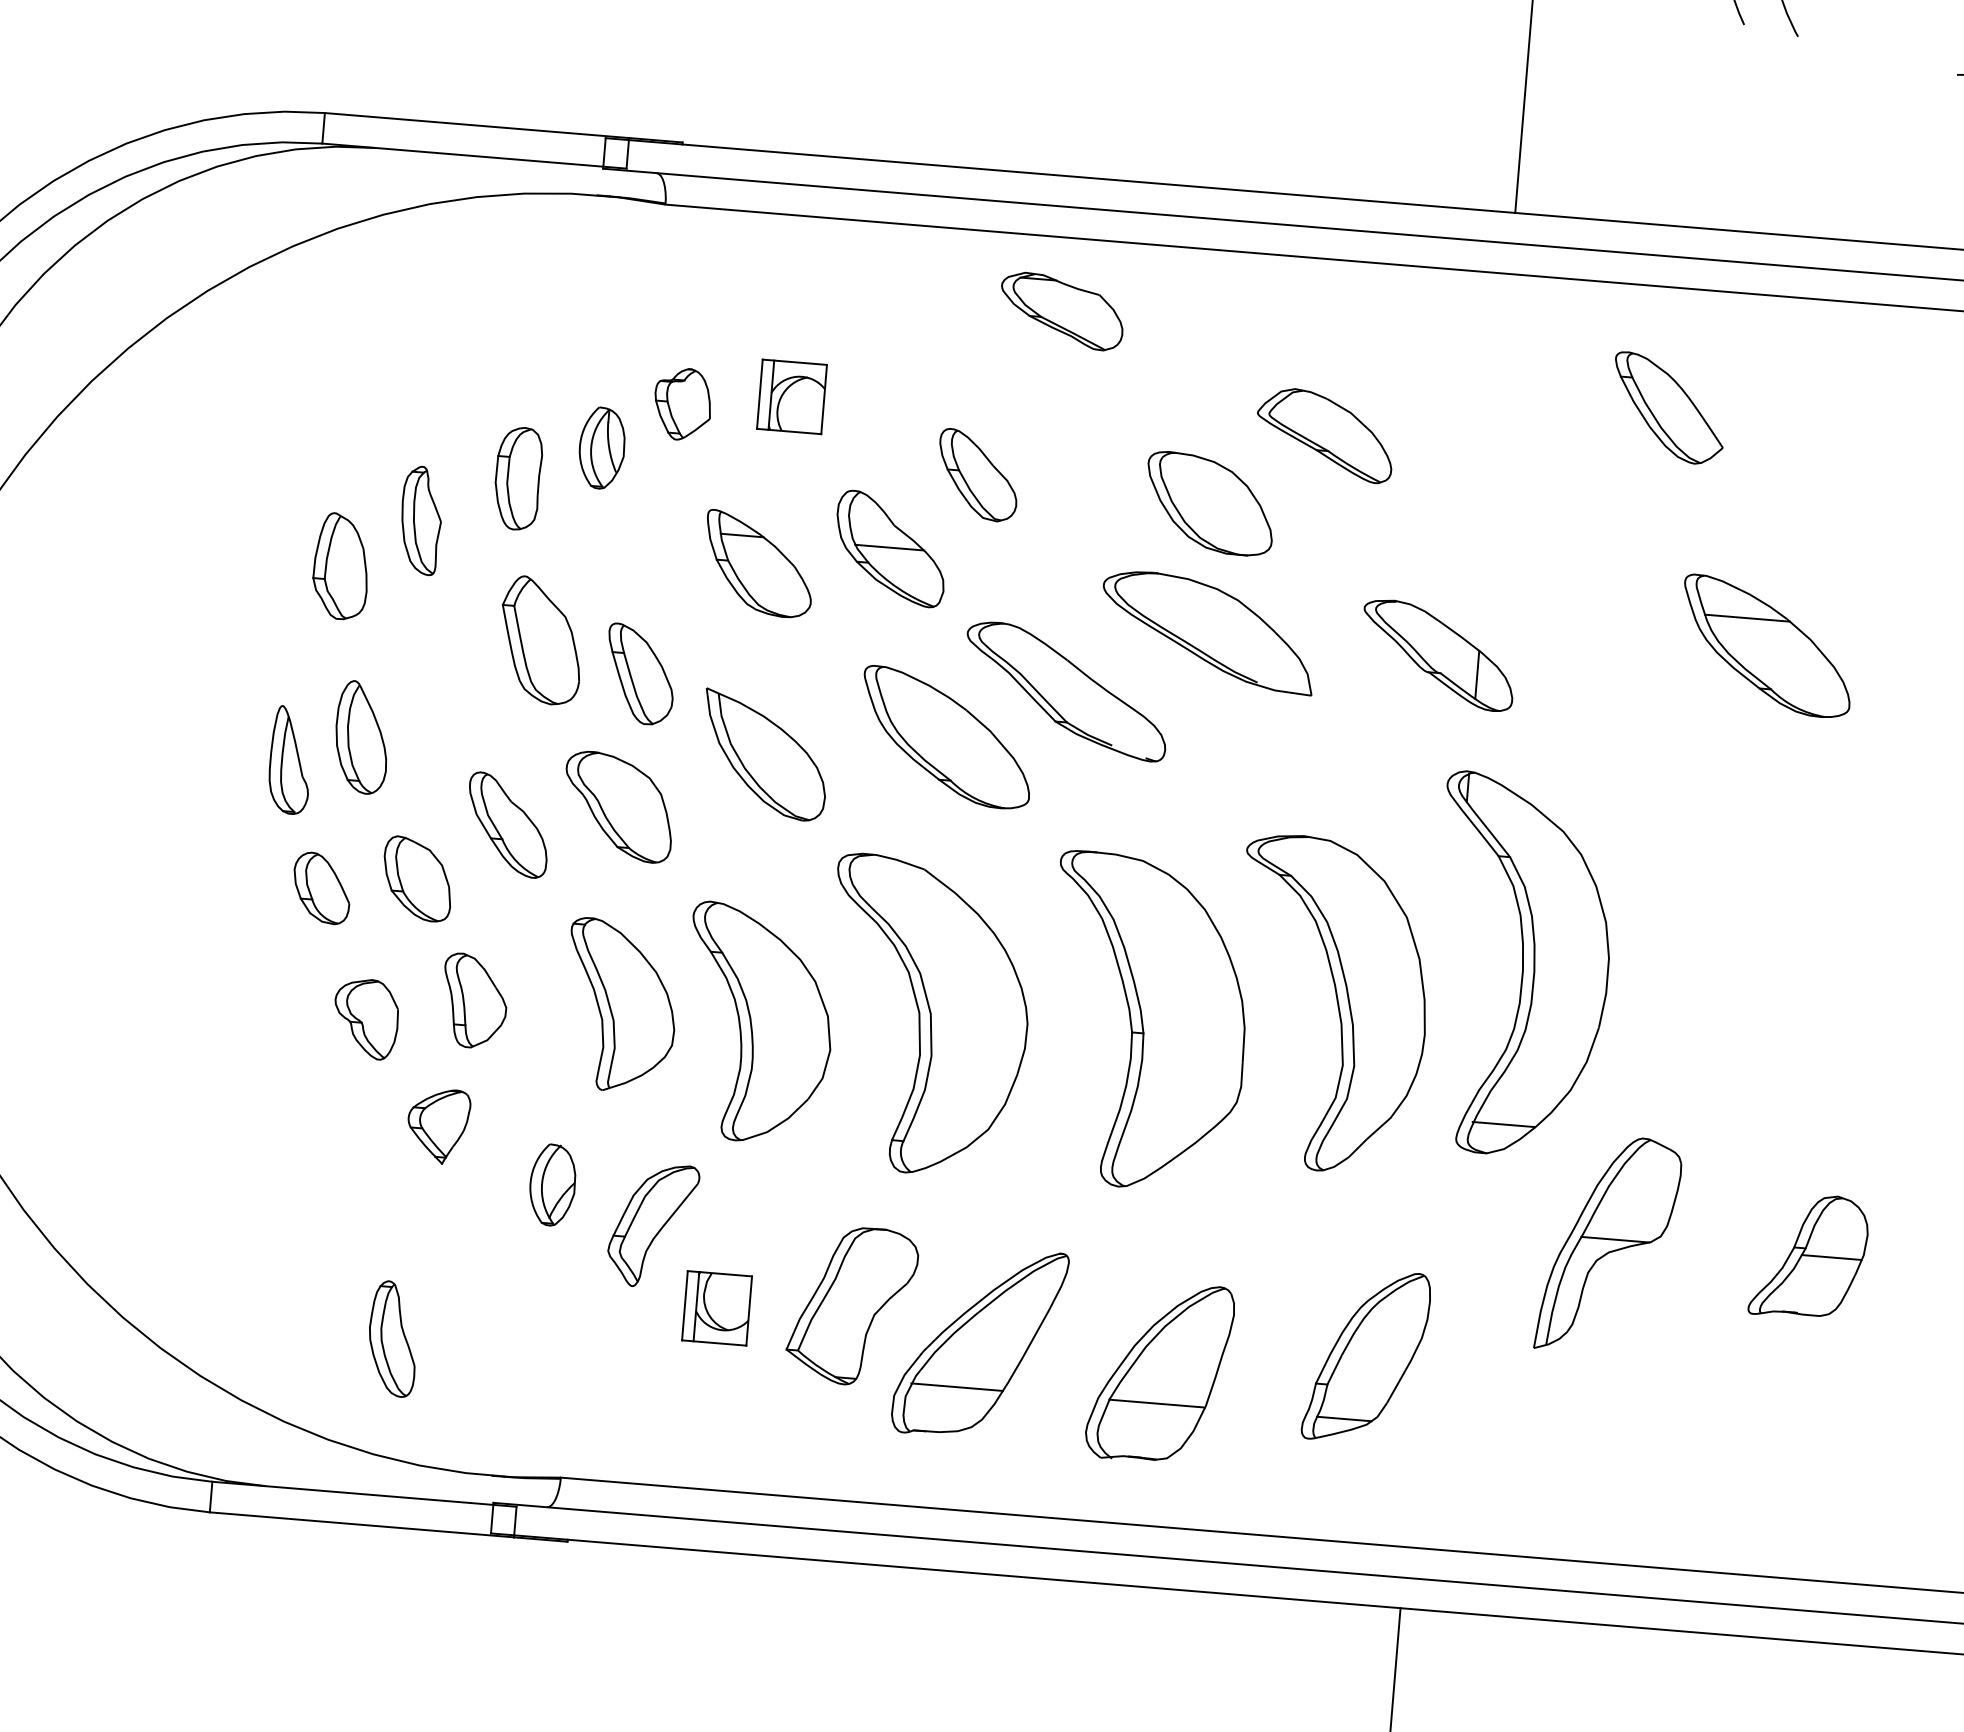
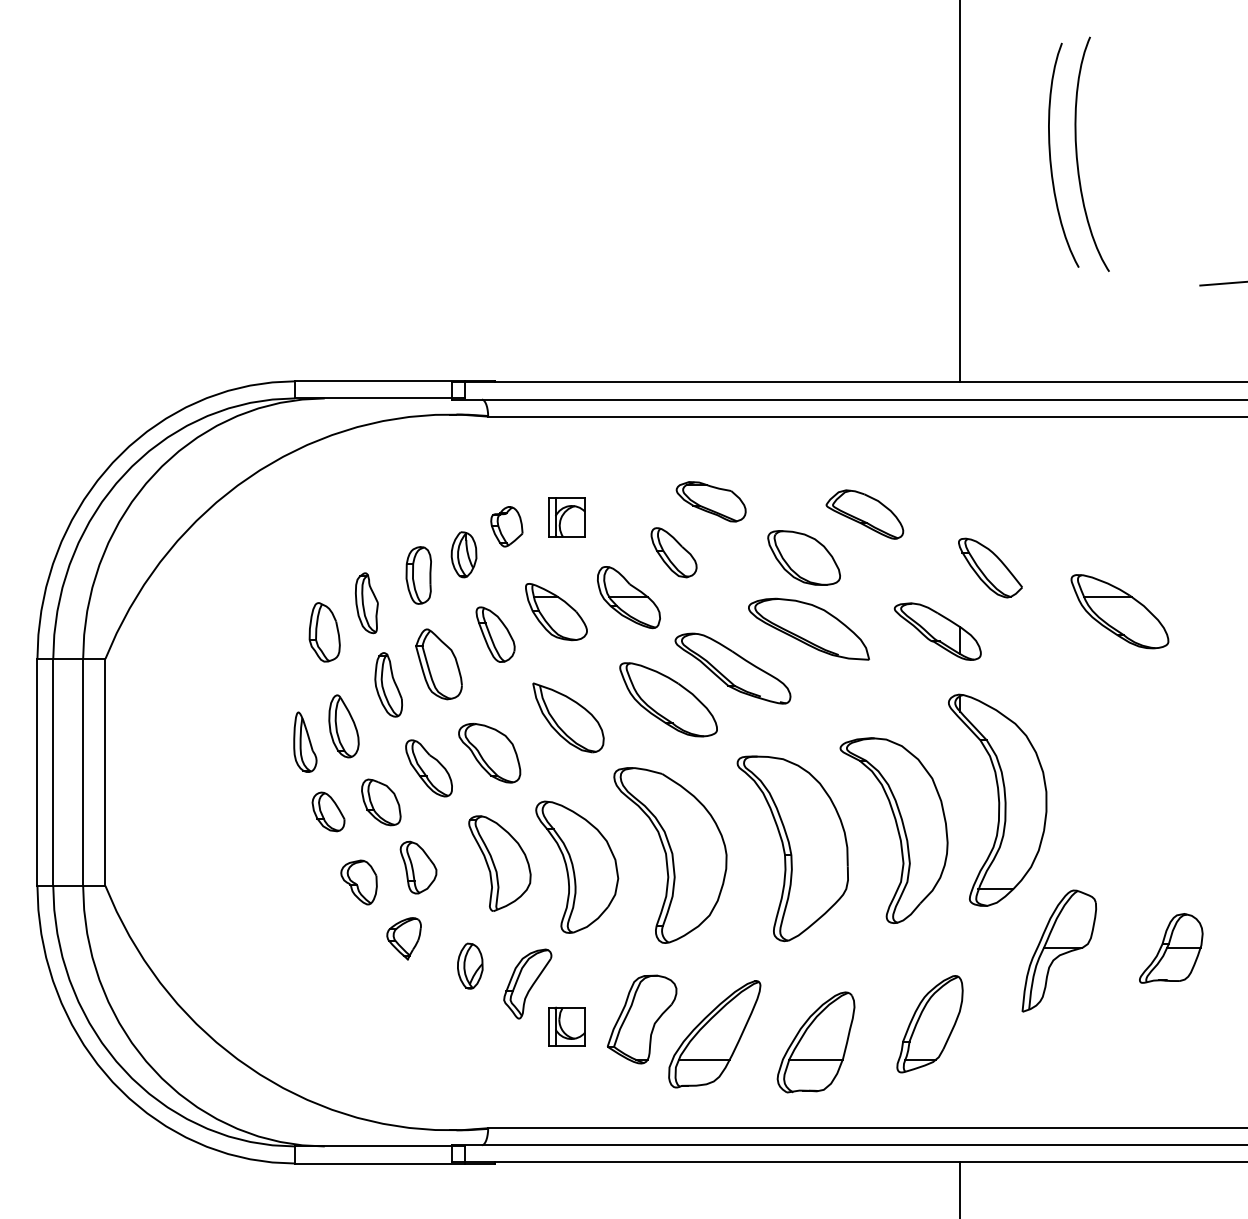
part: (1060, 310) -> (710, 501), moved
part: (1668, 407) -> (990, 567), moved
part: (640, 674) -> (495, 634), moved
part: (392, 1338) -> (388, 684), moved

